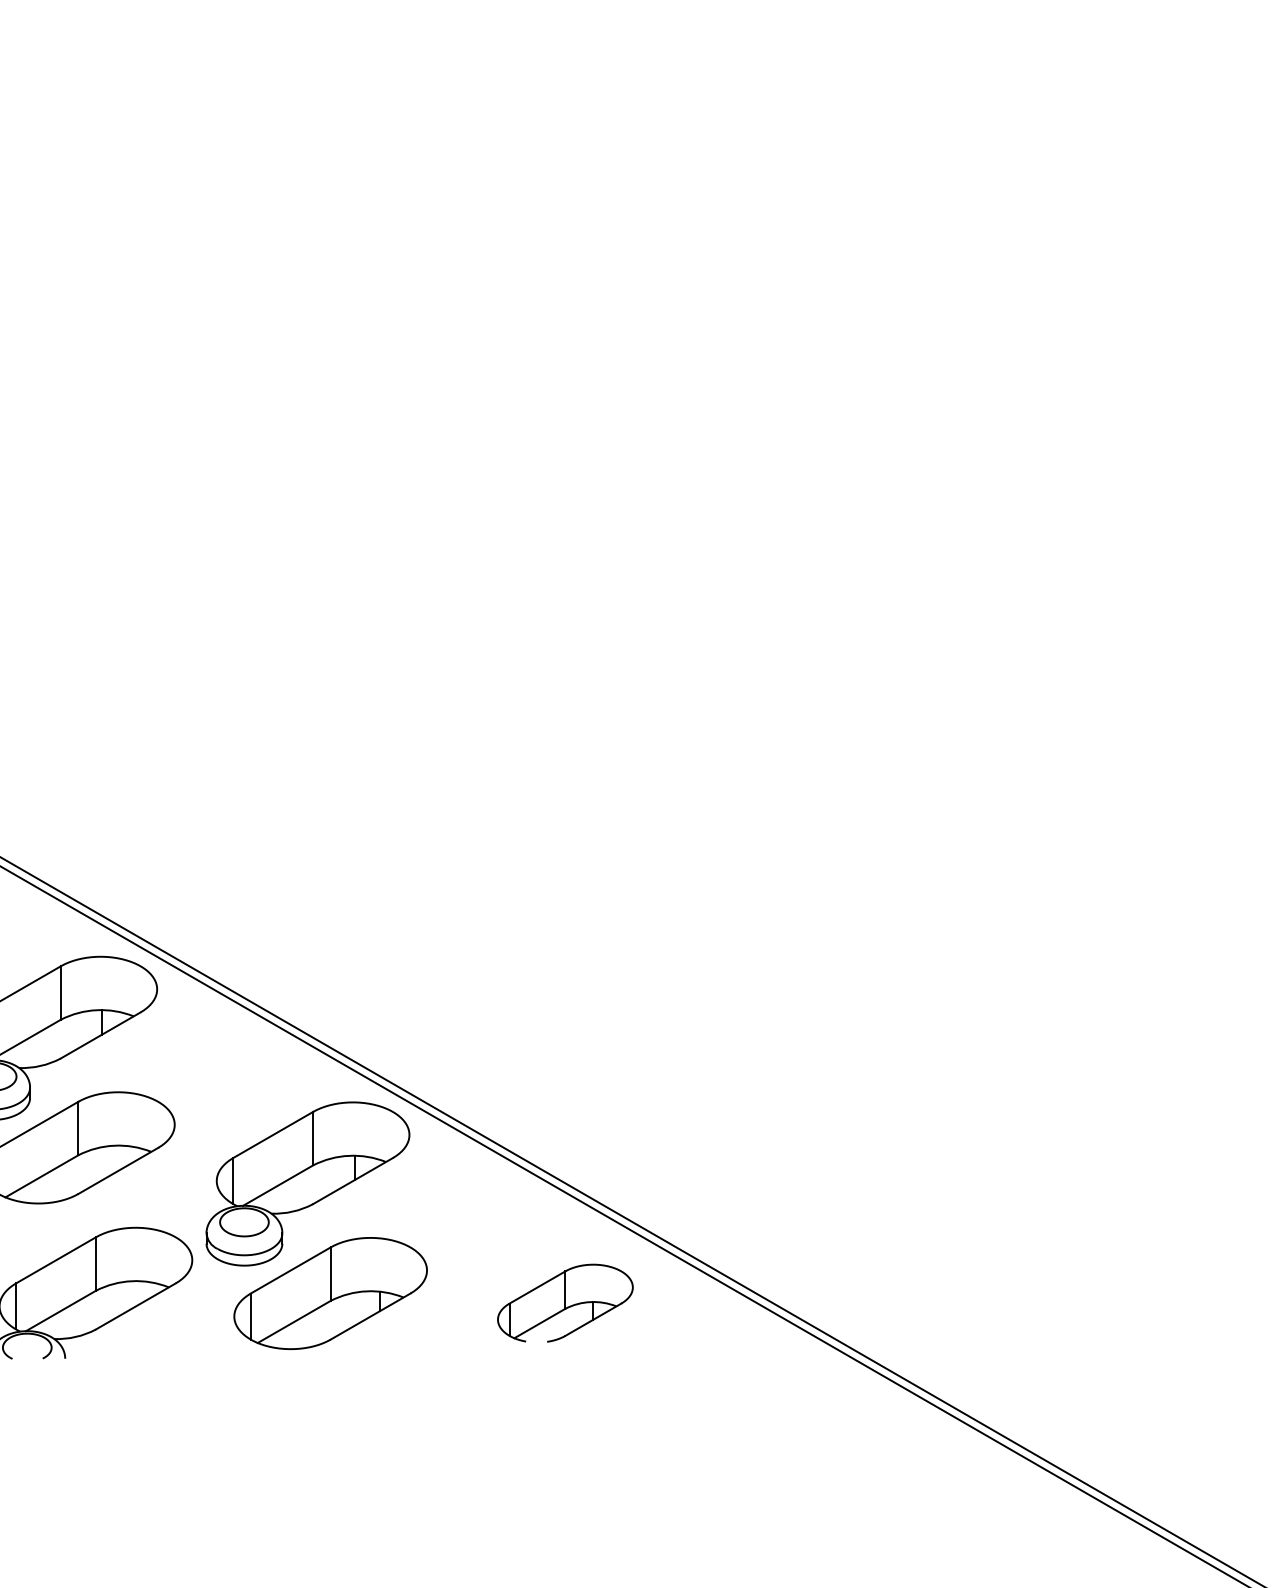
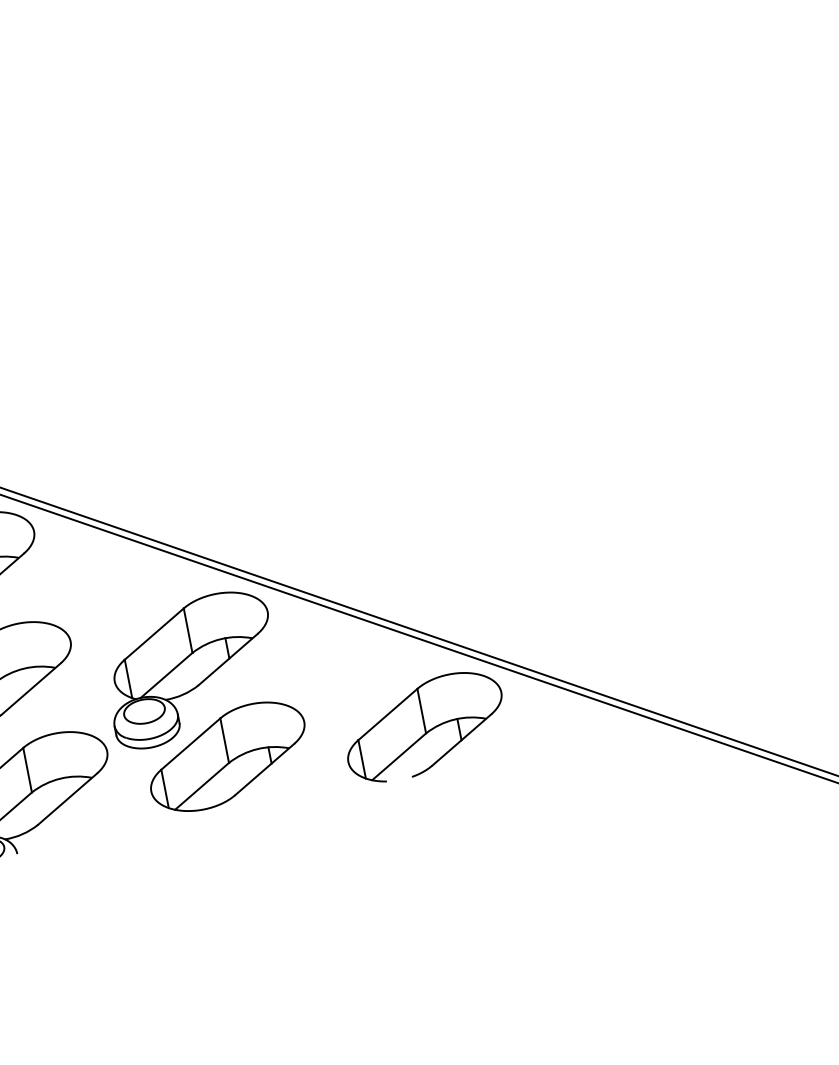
part: (565, 1303) -> (424, 727), size x1.43

